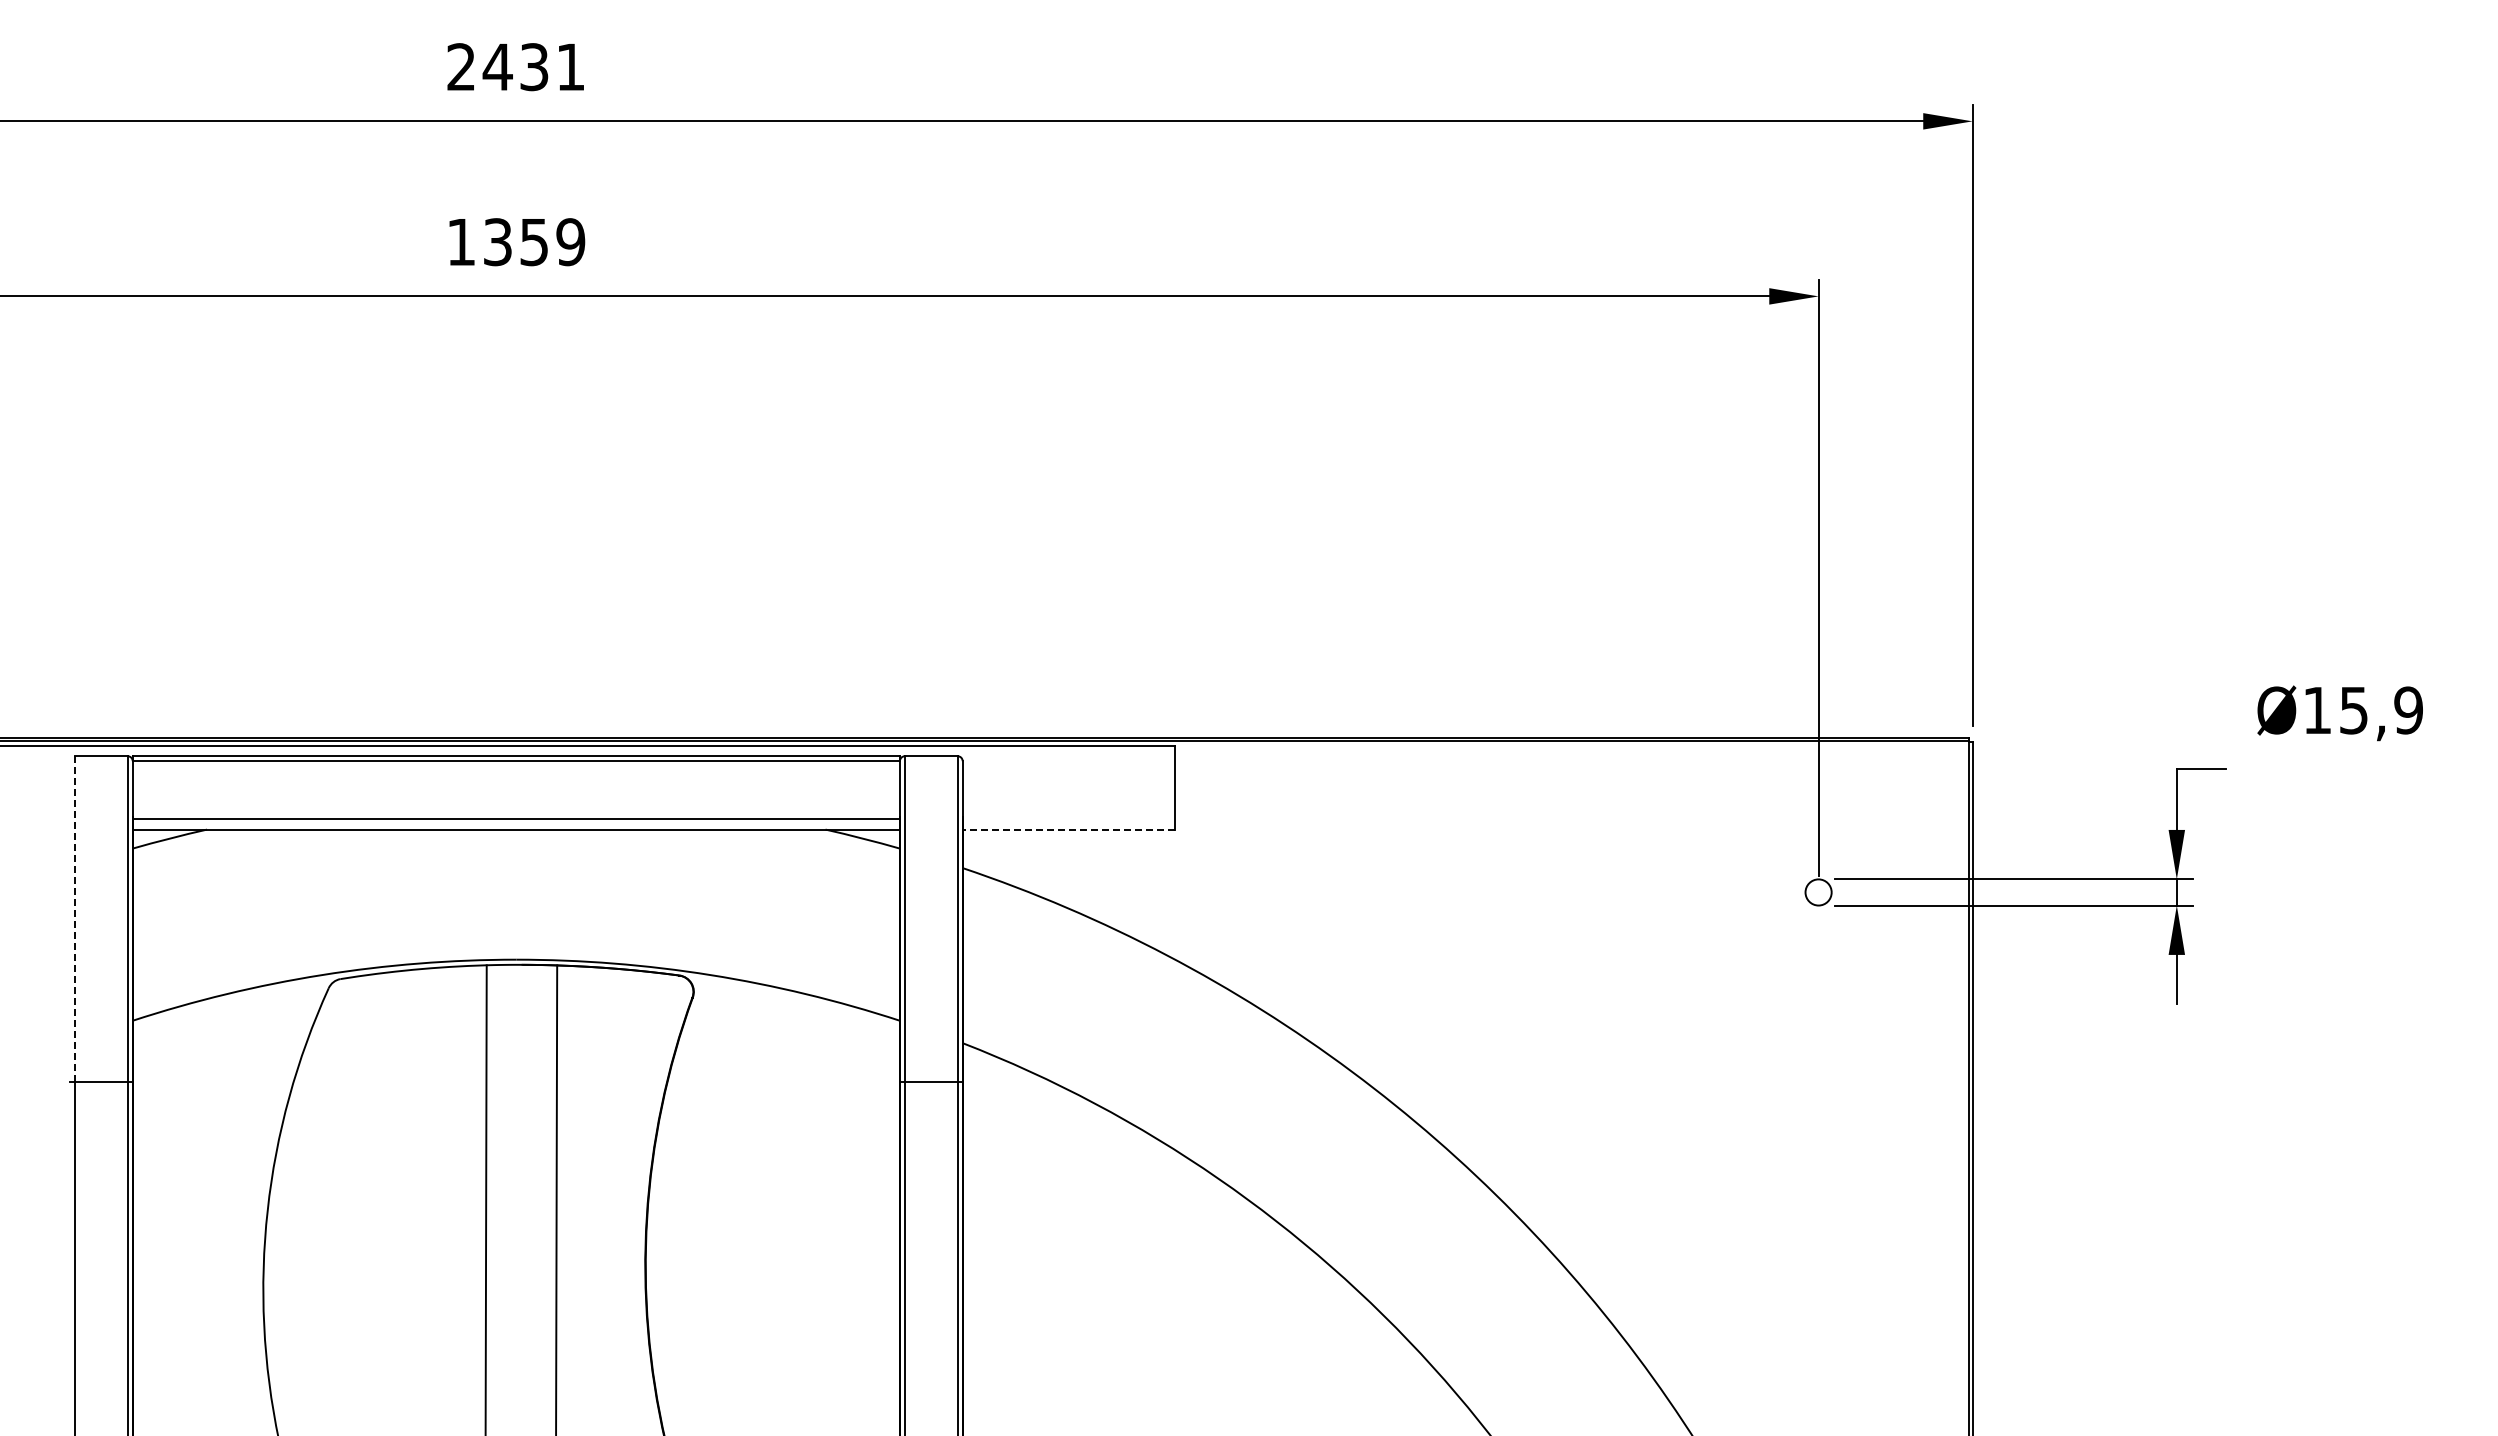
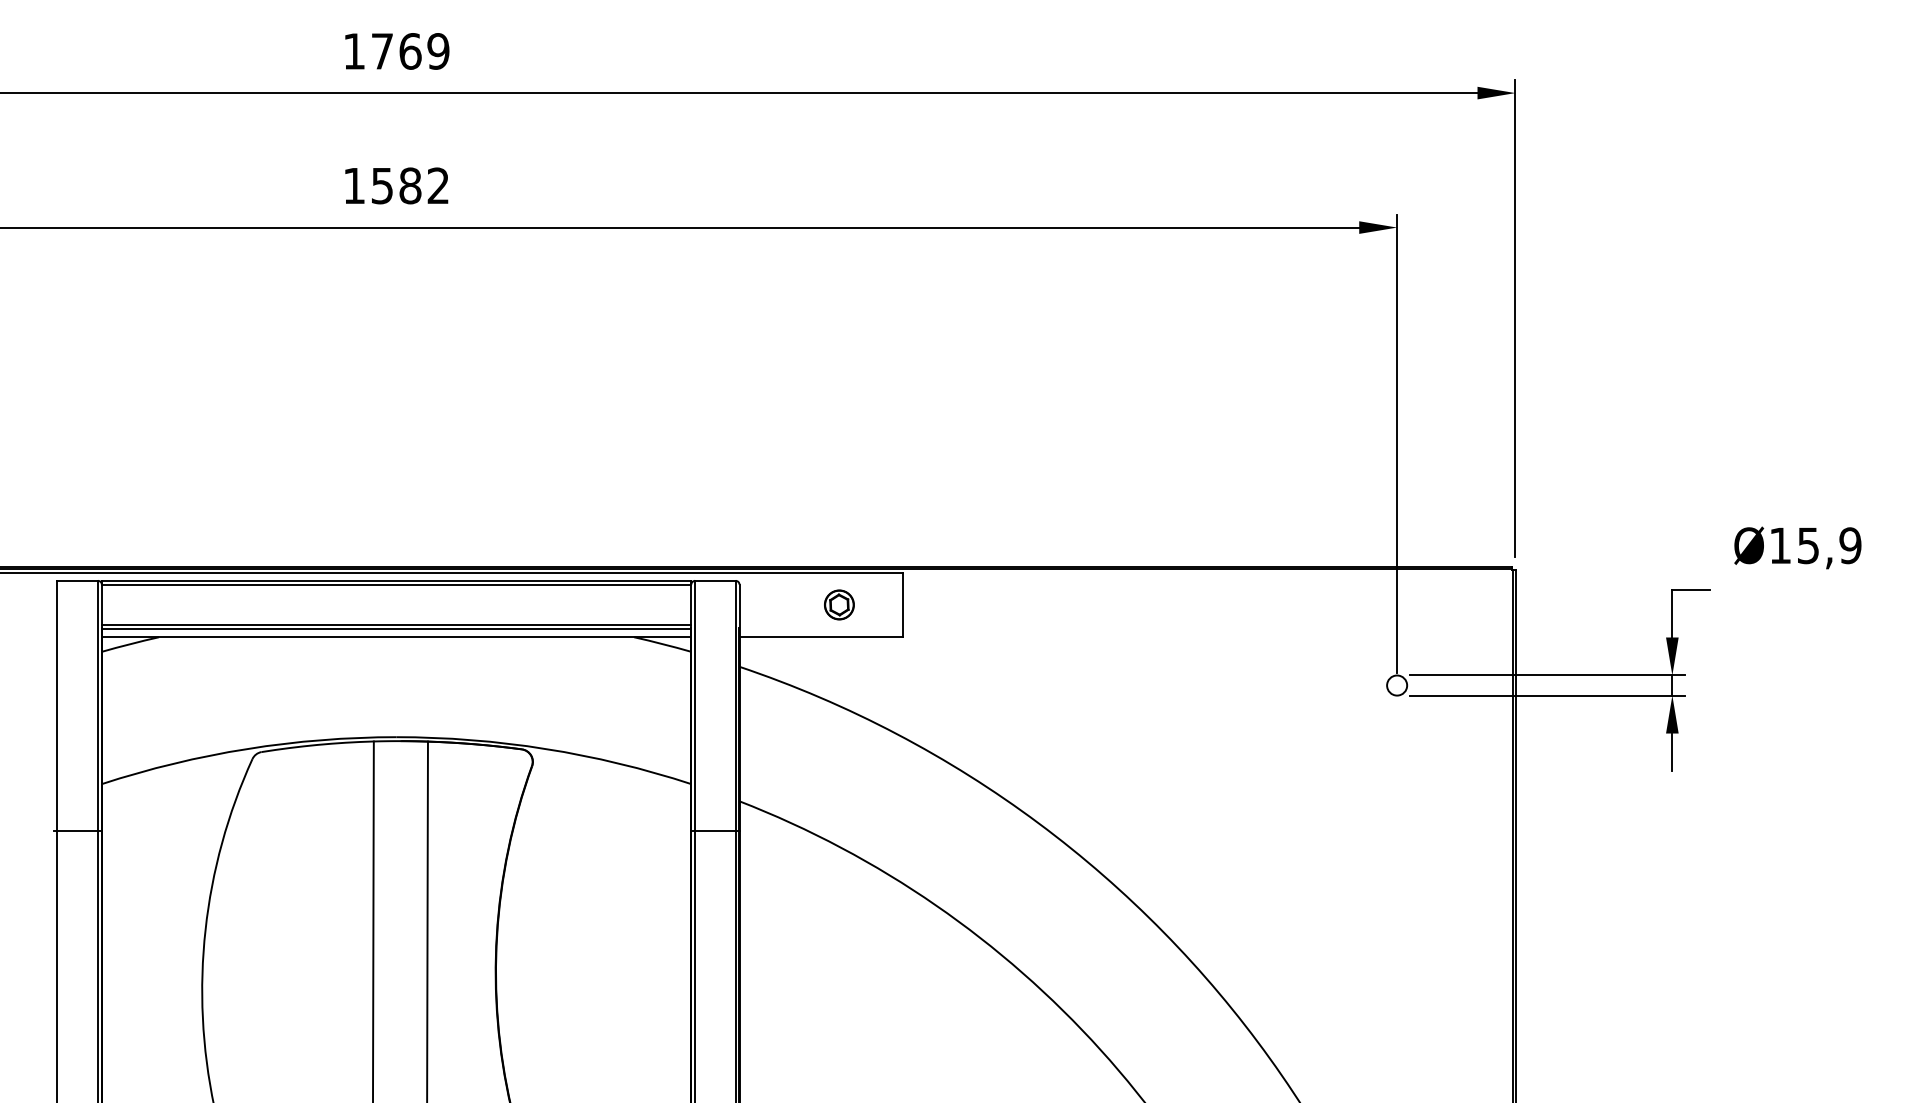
text: (516, 67) -> (396, 51), 2431 -> 1769
text: (534, 242) -> (410, 186), 1359 -> 1582
part: (1092, 787) -> (839, 604), added
line: (515, 813) -> (395, 624), added
line: (1068, 829) -> (820, 637), dashed -> solid
line: (74, 919) -> (57, 706), dashed -> solid

